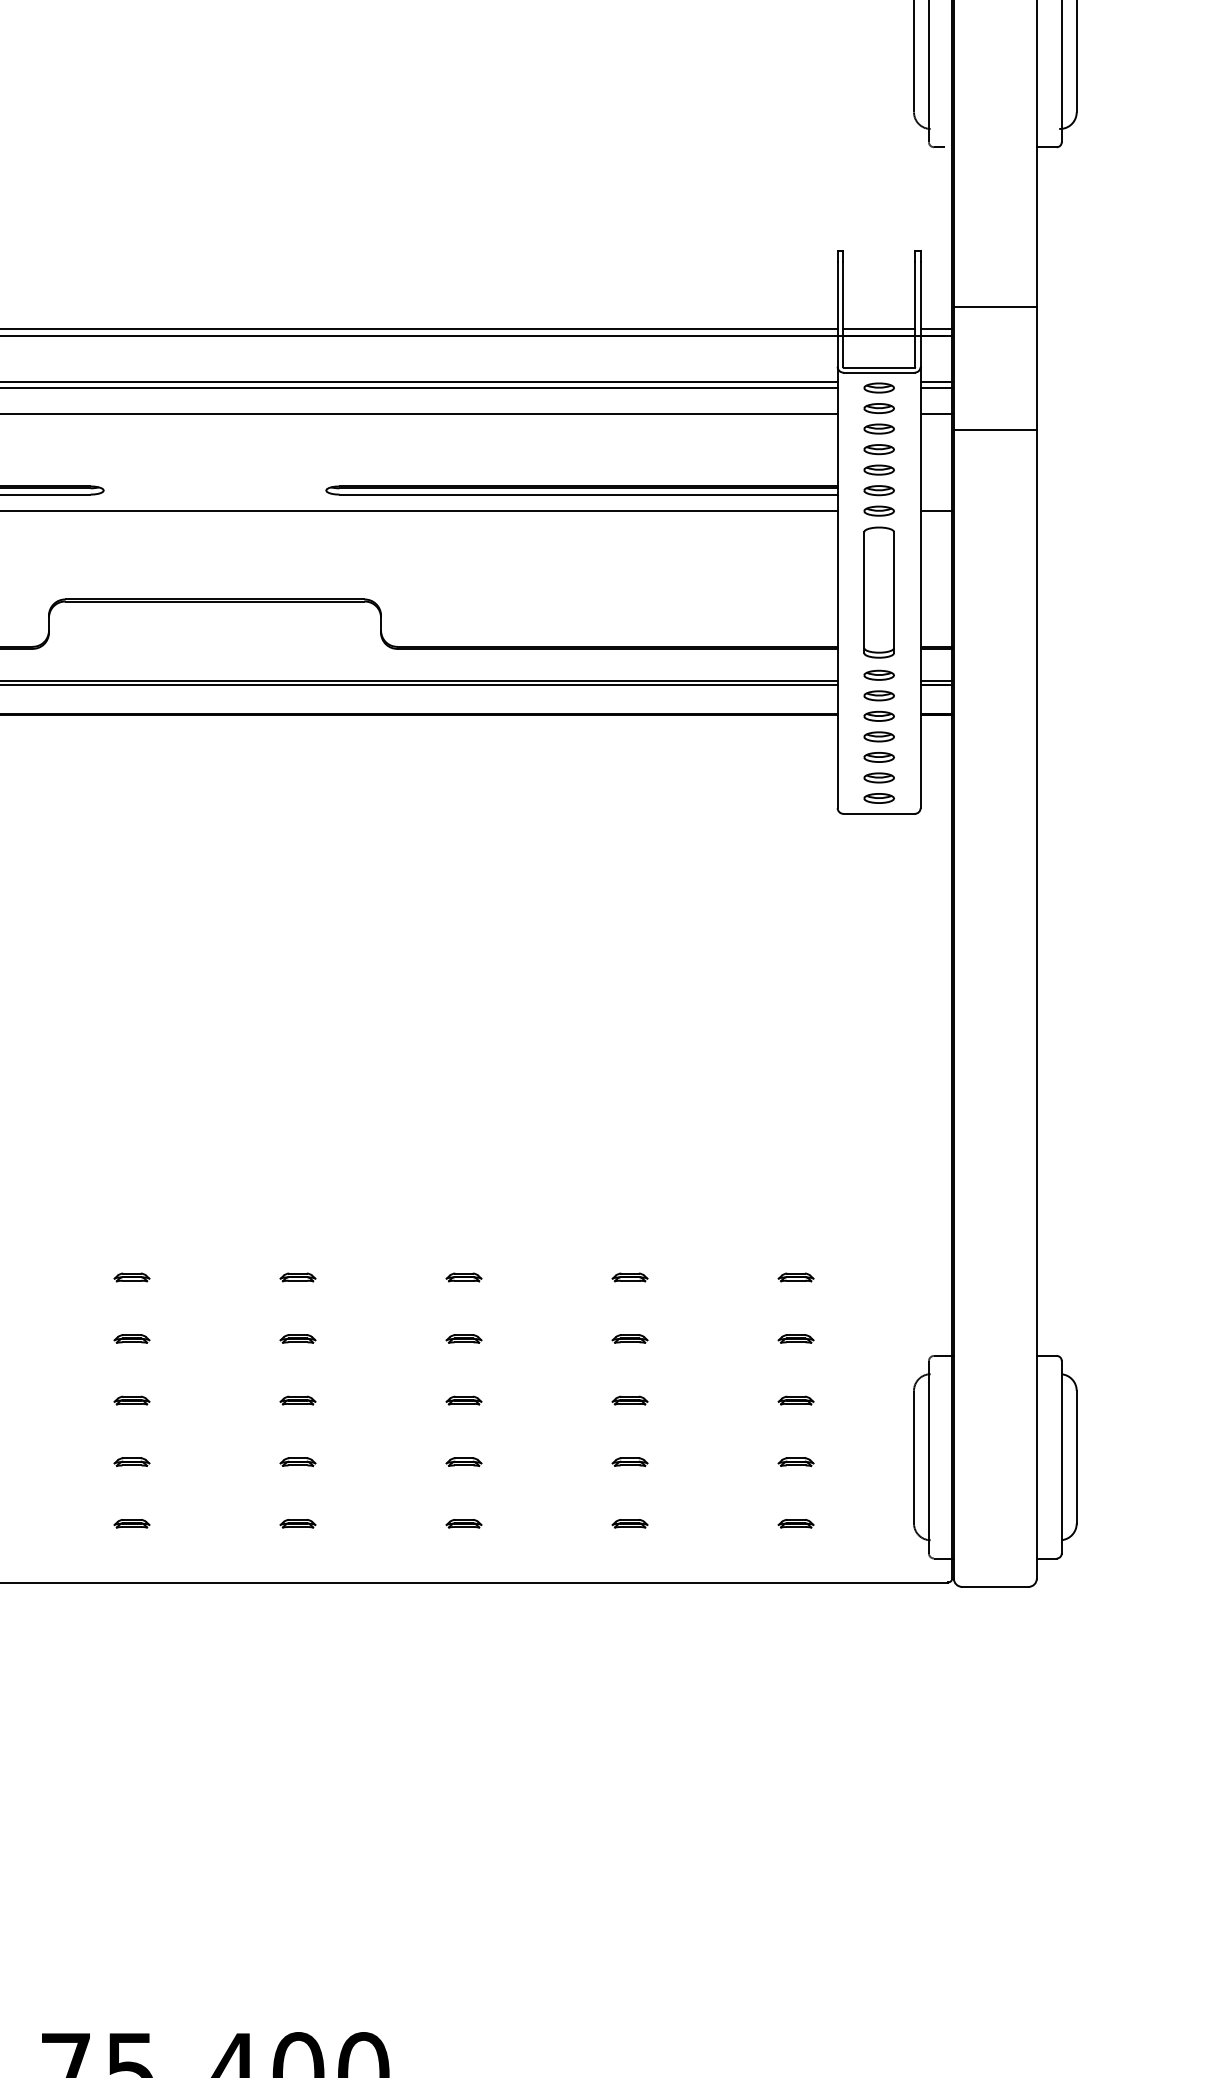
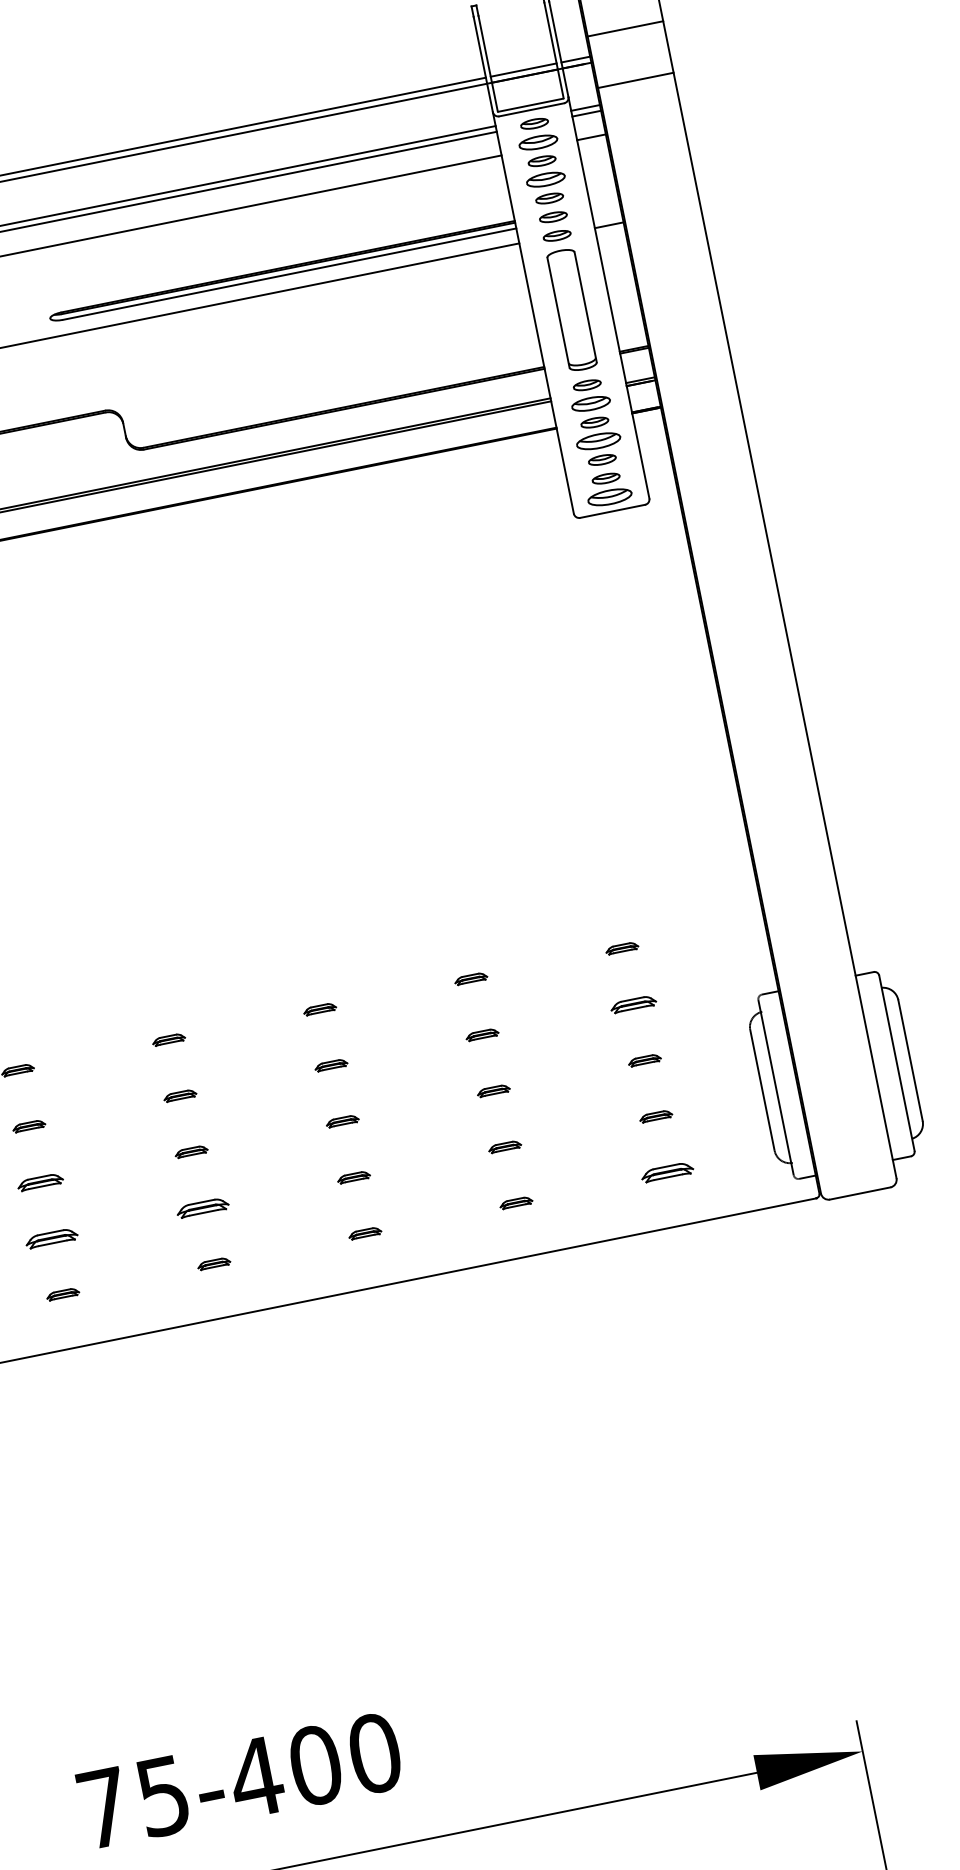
part: (878, 408) -> (537, 142), size x1.4
line: (994, 429) -> (635, 80), moved
part: (878, 449) -> (545, 179), size x1.4
part: (878, 695) -> (590, 403), size x1.4
part: (878, 736) -> (597, 441), size x1.6
part: (878, 798) -> (609, 497), size x1.6
part: (795, 1338) -> (632, 1004), size x1.4
part: (131, 1400) -> (39, 1182), size x1.4
part: (131, 1461) -> (51, 1237), size x1.6
part: (297, 1461) -> (202, 1207), size x1.6
part: (795, 1523) -> (666, 1172), size x1.6

